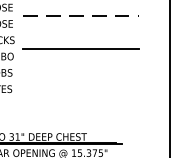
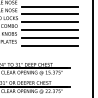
line: (81, 15) -> (50, 6), dashed -> solid
line: (79, 32) -> (49, 14), added
line: (79, 65) -> (49, 30), added
line: (79, 80) -> (49, 37), added
line: (79, 96) -> (49, 45), added

